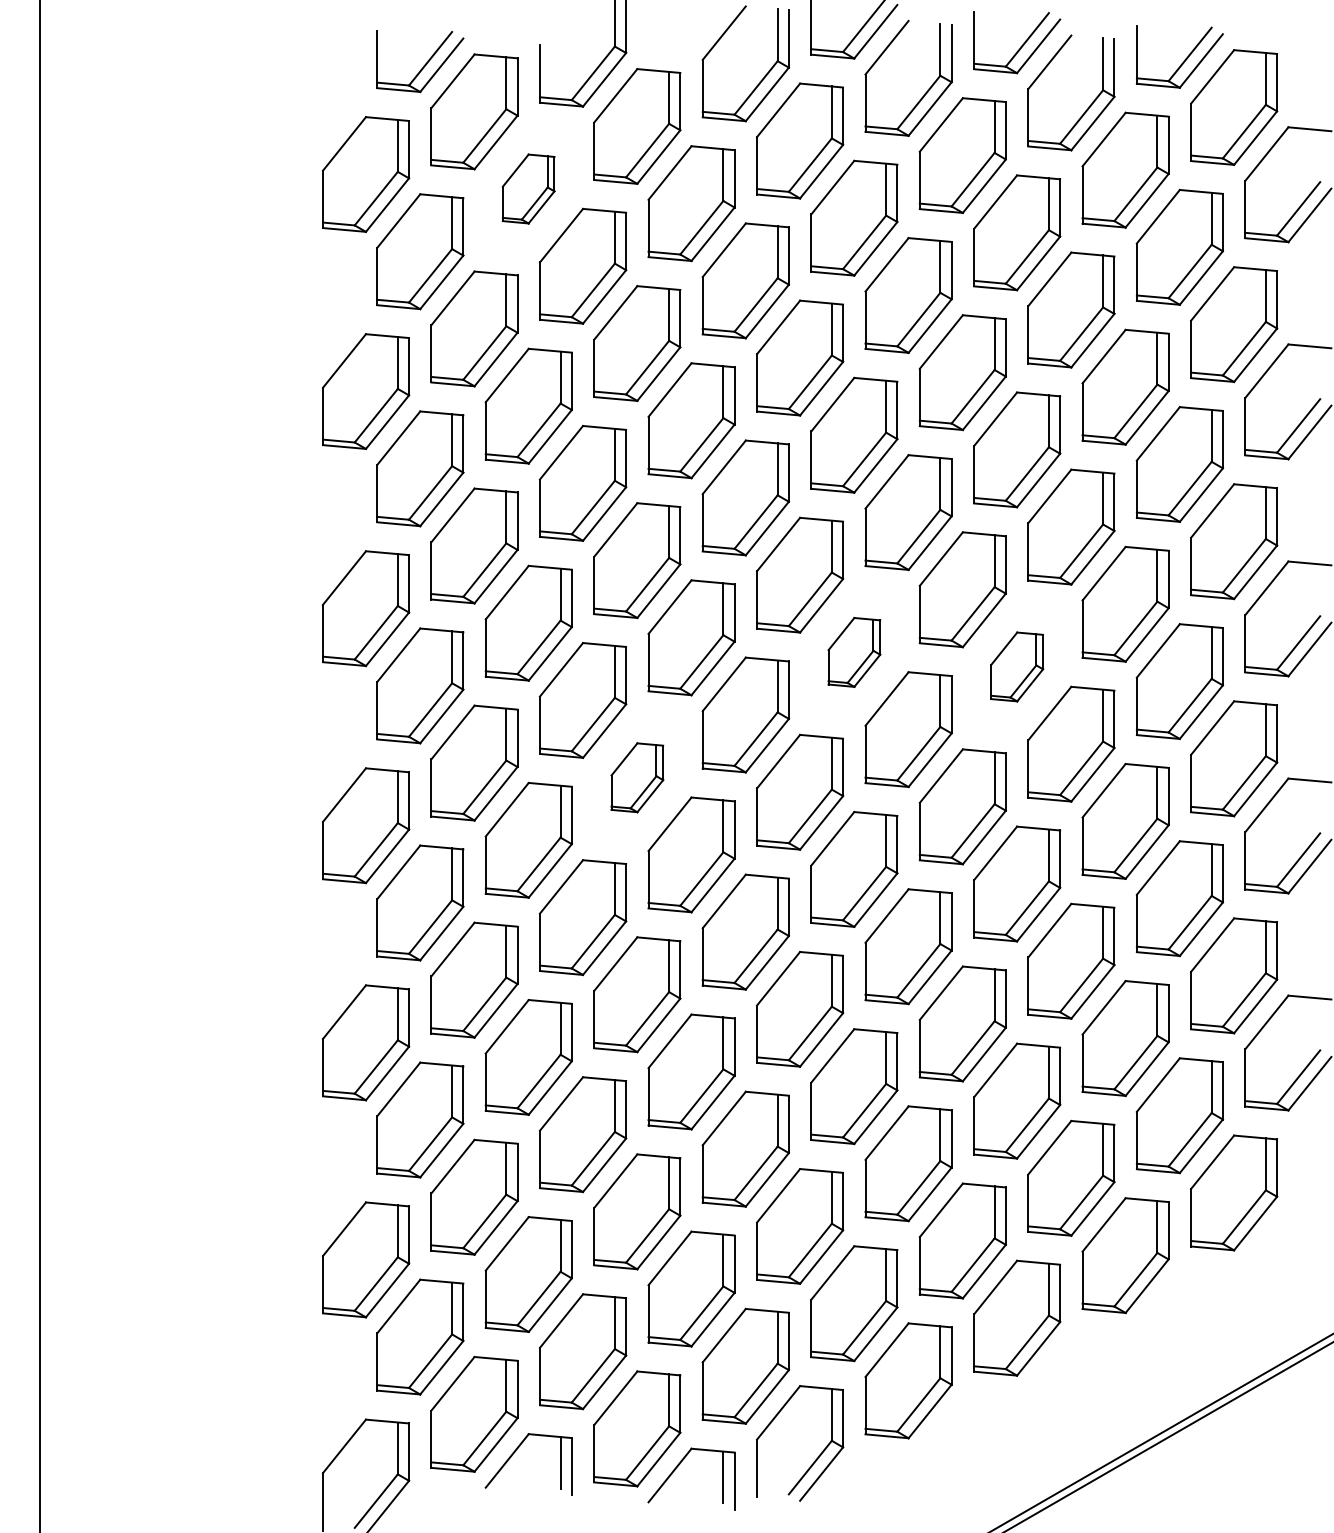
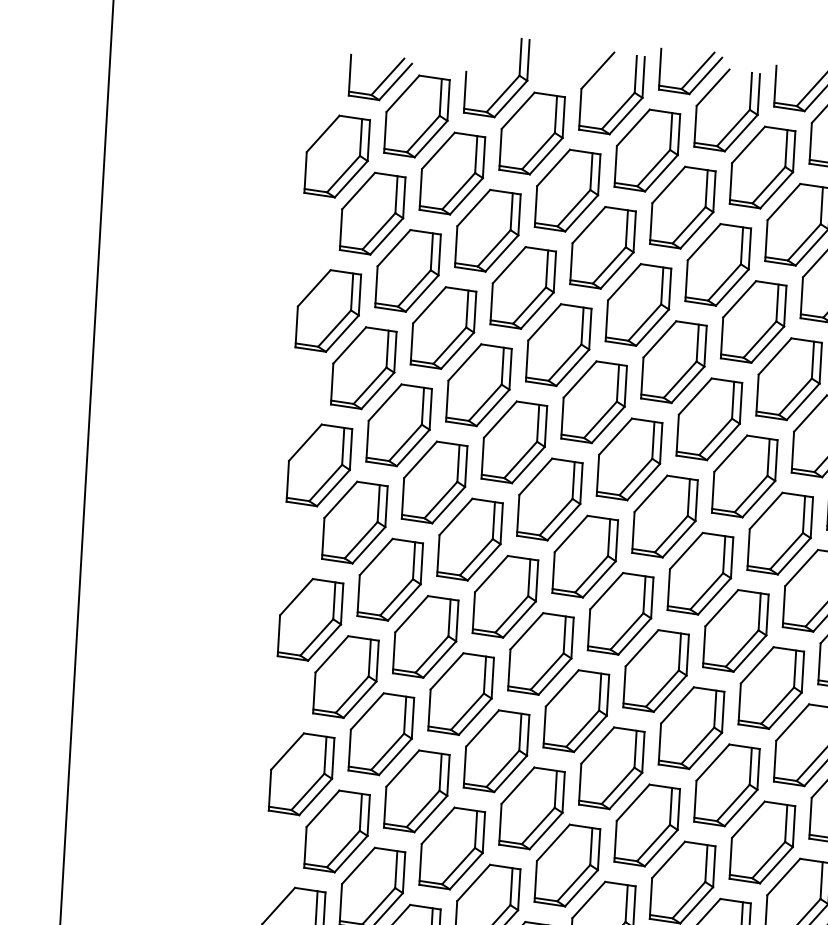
part: (528, 188) -> (452, 173), size x1.67
part: (854, 652) -> (665, 516), size x1.67
part: (1017, 666) -> (780, 533), size x1.67
part: (637, 777) -> (505, 596), size x1.67

